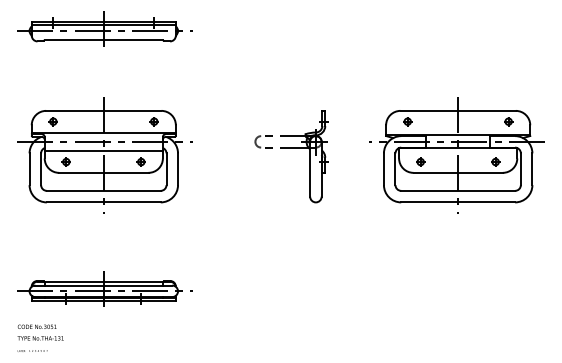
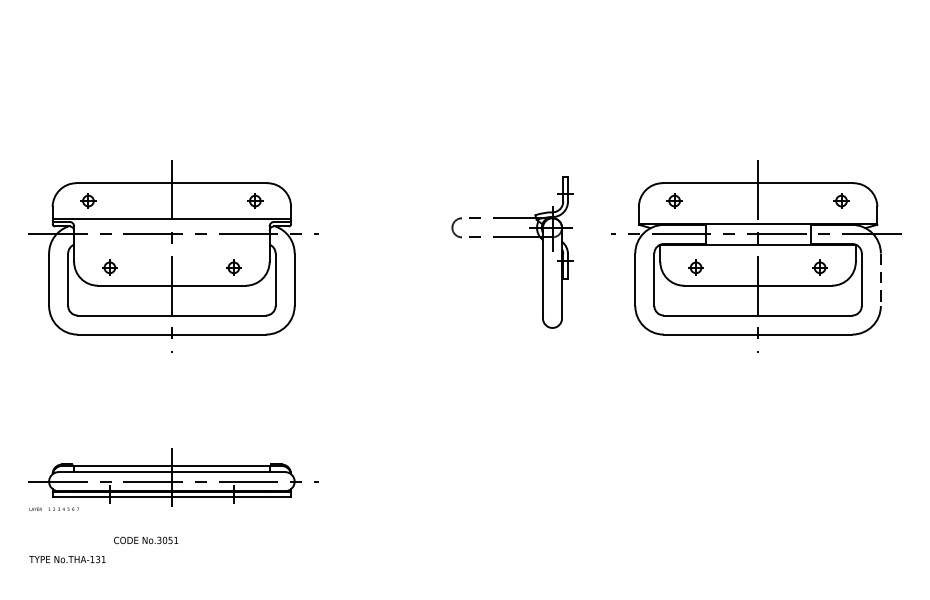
part: (104, 28) -> (173, 46), removed
part: (291, 148) -> (512, 238), moved
line: (103, 151) -> (171, 250), removed
line: (532, 169) -> (881, 280), solid -> dashed
text: (36, 326) -> (144, 539), moved
text: (32, 350) -> (53, 508), moved

